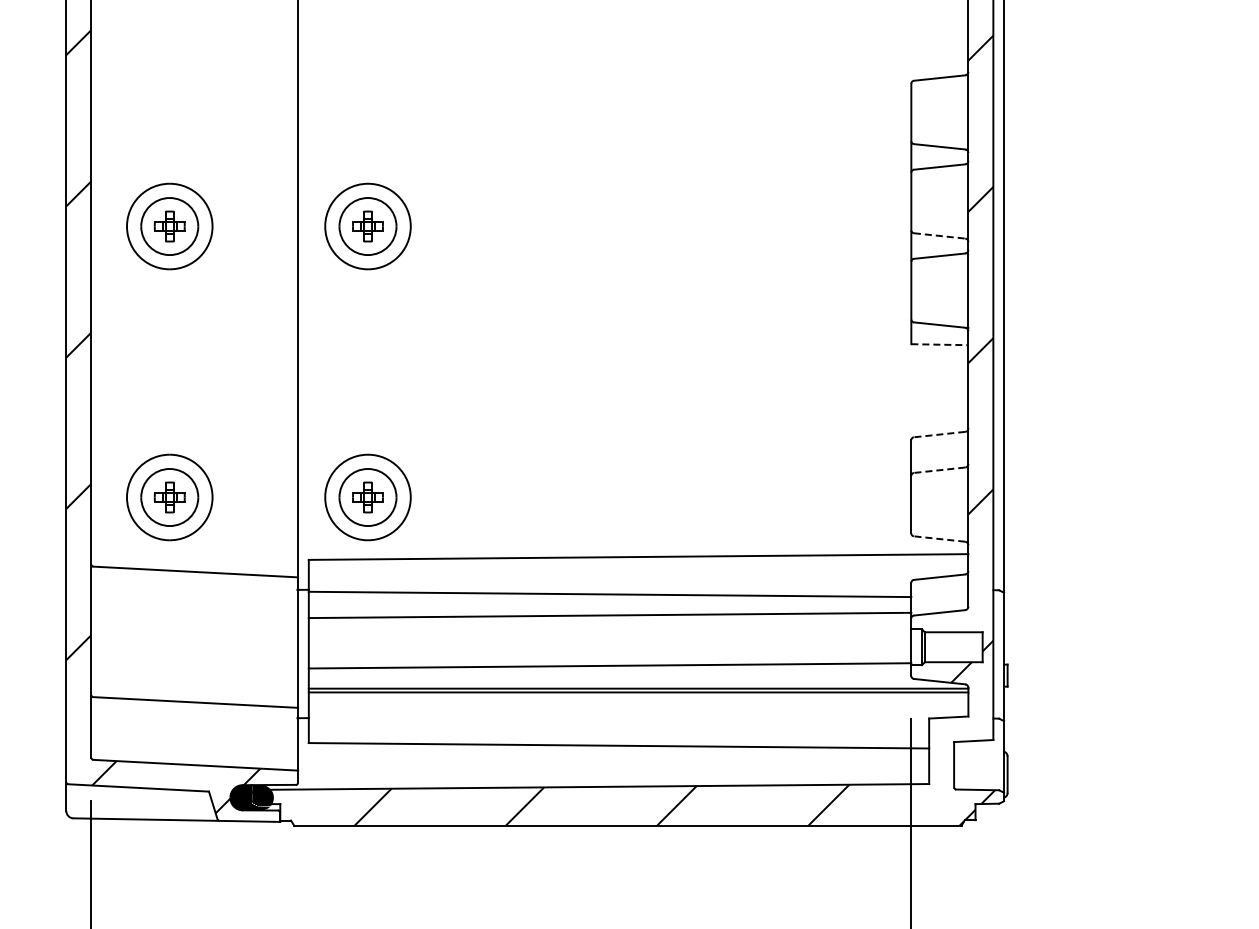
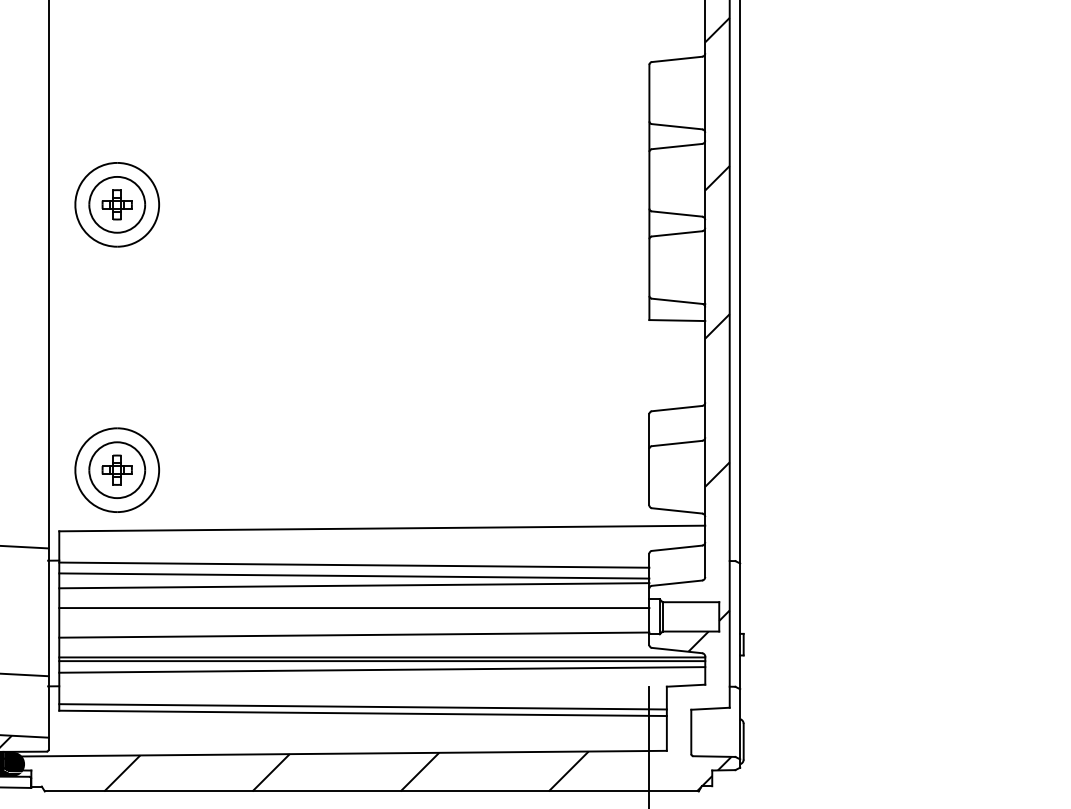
line: (939, 235) -> (676, 213), dashed -> solid
line: (939, 344) -> (676, 320), dashed -> solid
line: (939, 434) -> (676, 408), dashed -> solid
line: (939, 470) -> (676, 443), dashed -> solid
line: (939, 539) -> (676, 511), dashed -> solid
line: (609, 605) -> (353, 575), added
line: (609, 638) -> (353, 608), added
line: (638, 701) -> (382, 670), added
line: (618, 738) -> (362, 706), added

